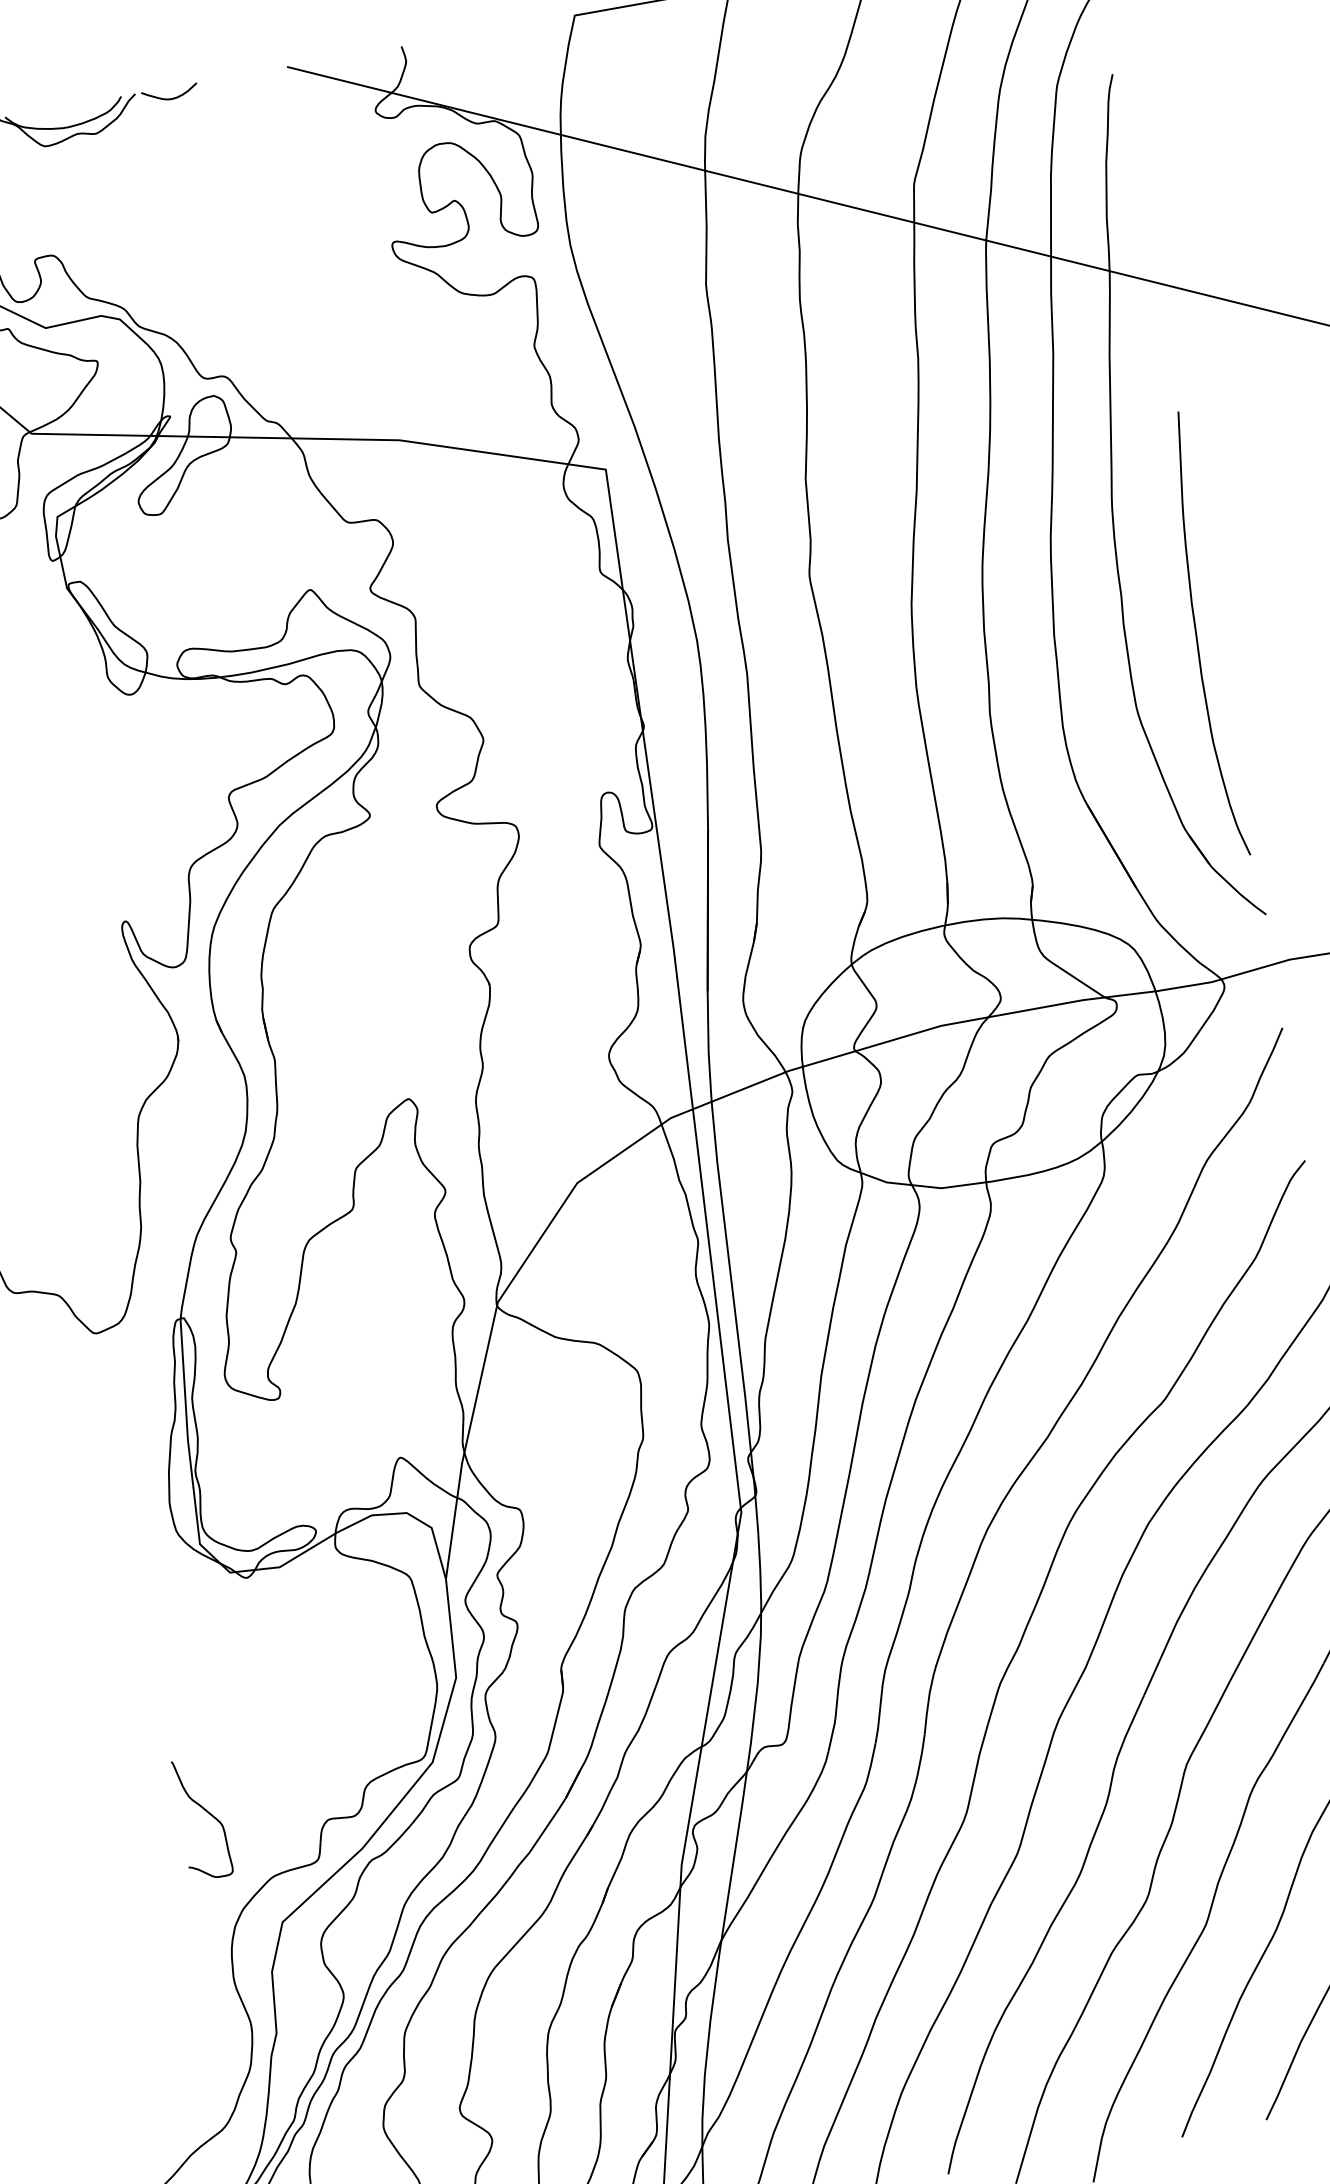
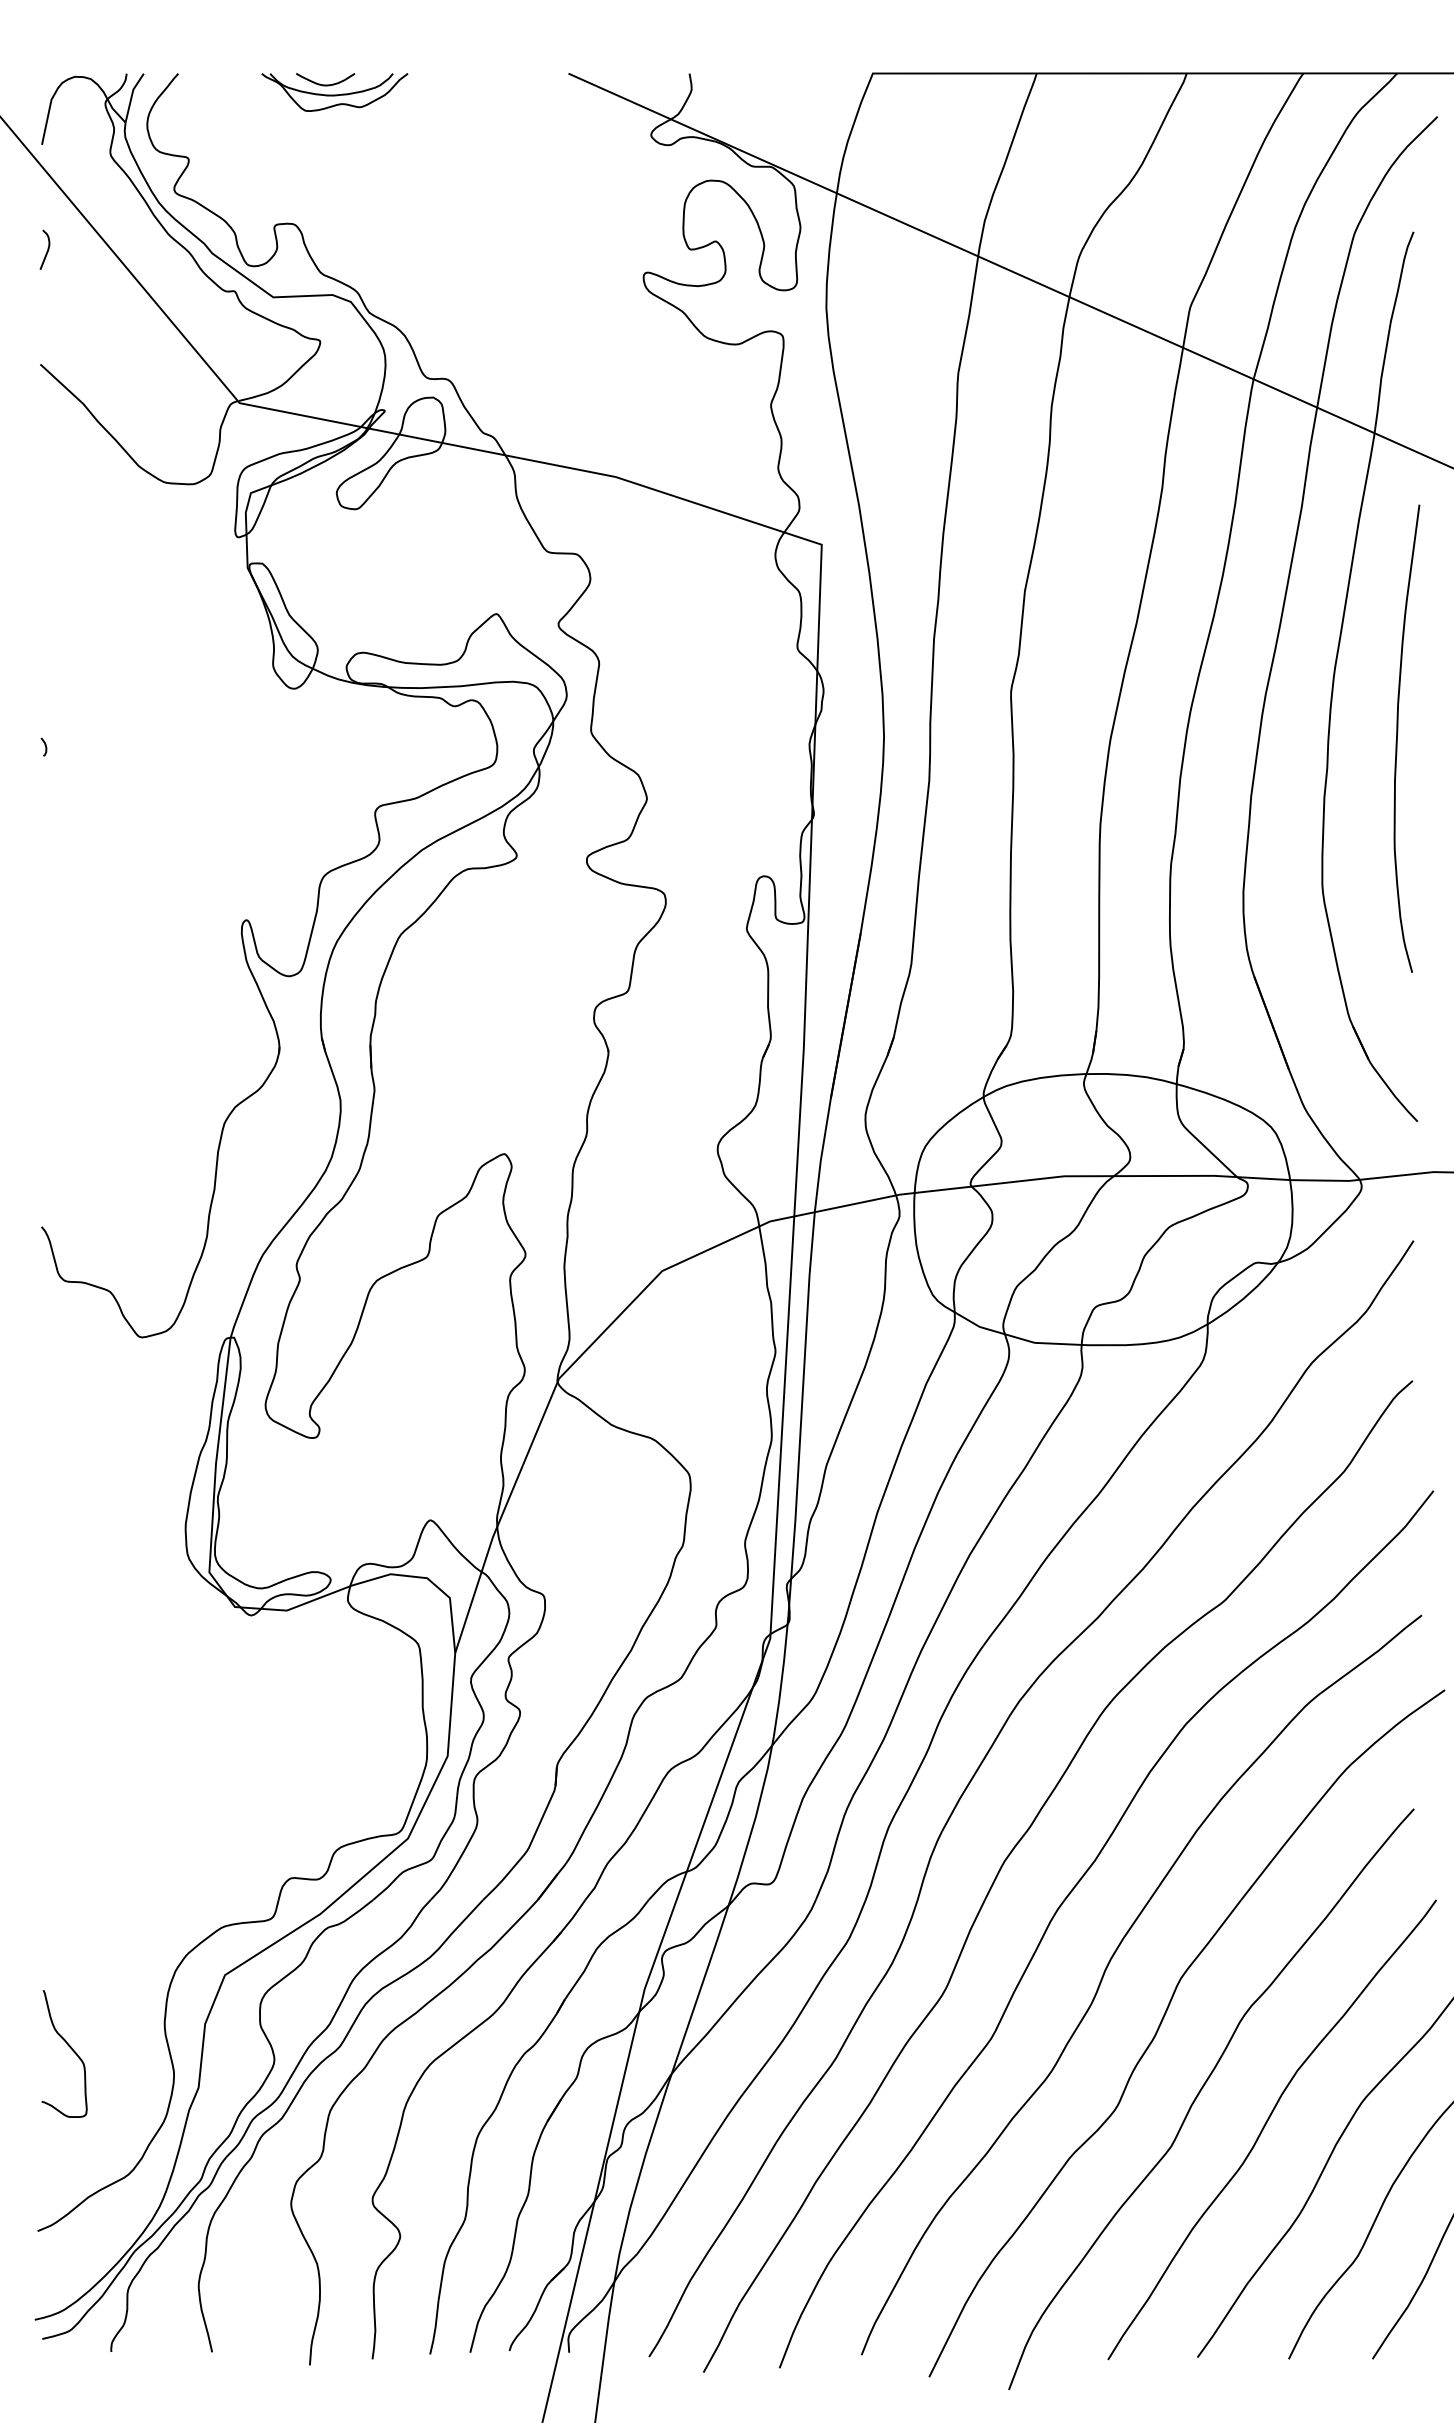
curve: (170, 98) -> (325, 84), moved
curve: (1197, 636) -> (1397, 738), moved
curve: (205, 1811) -> (69, 2047), moved

